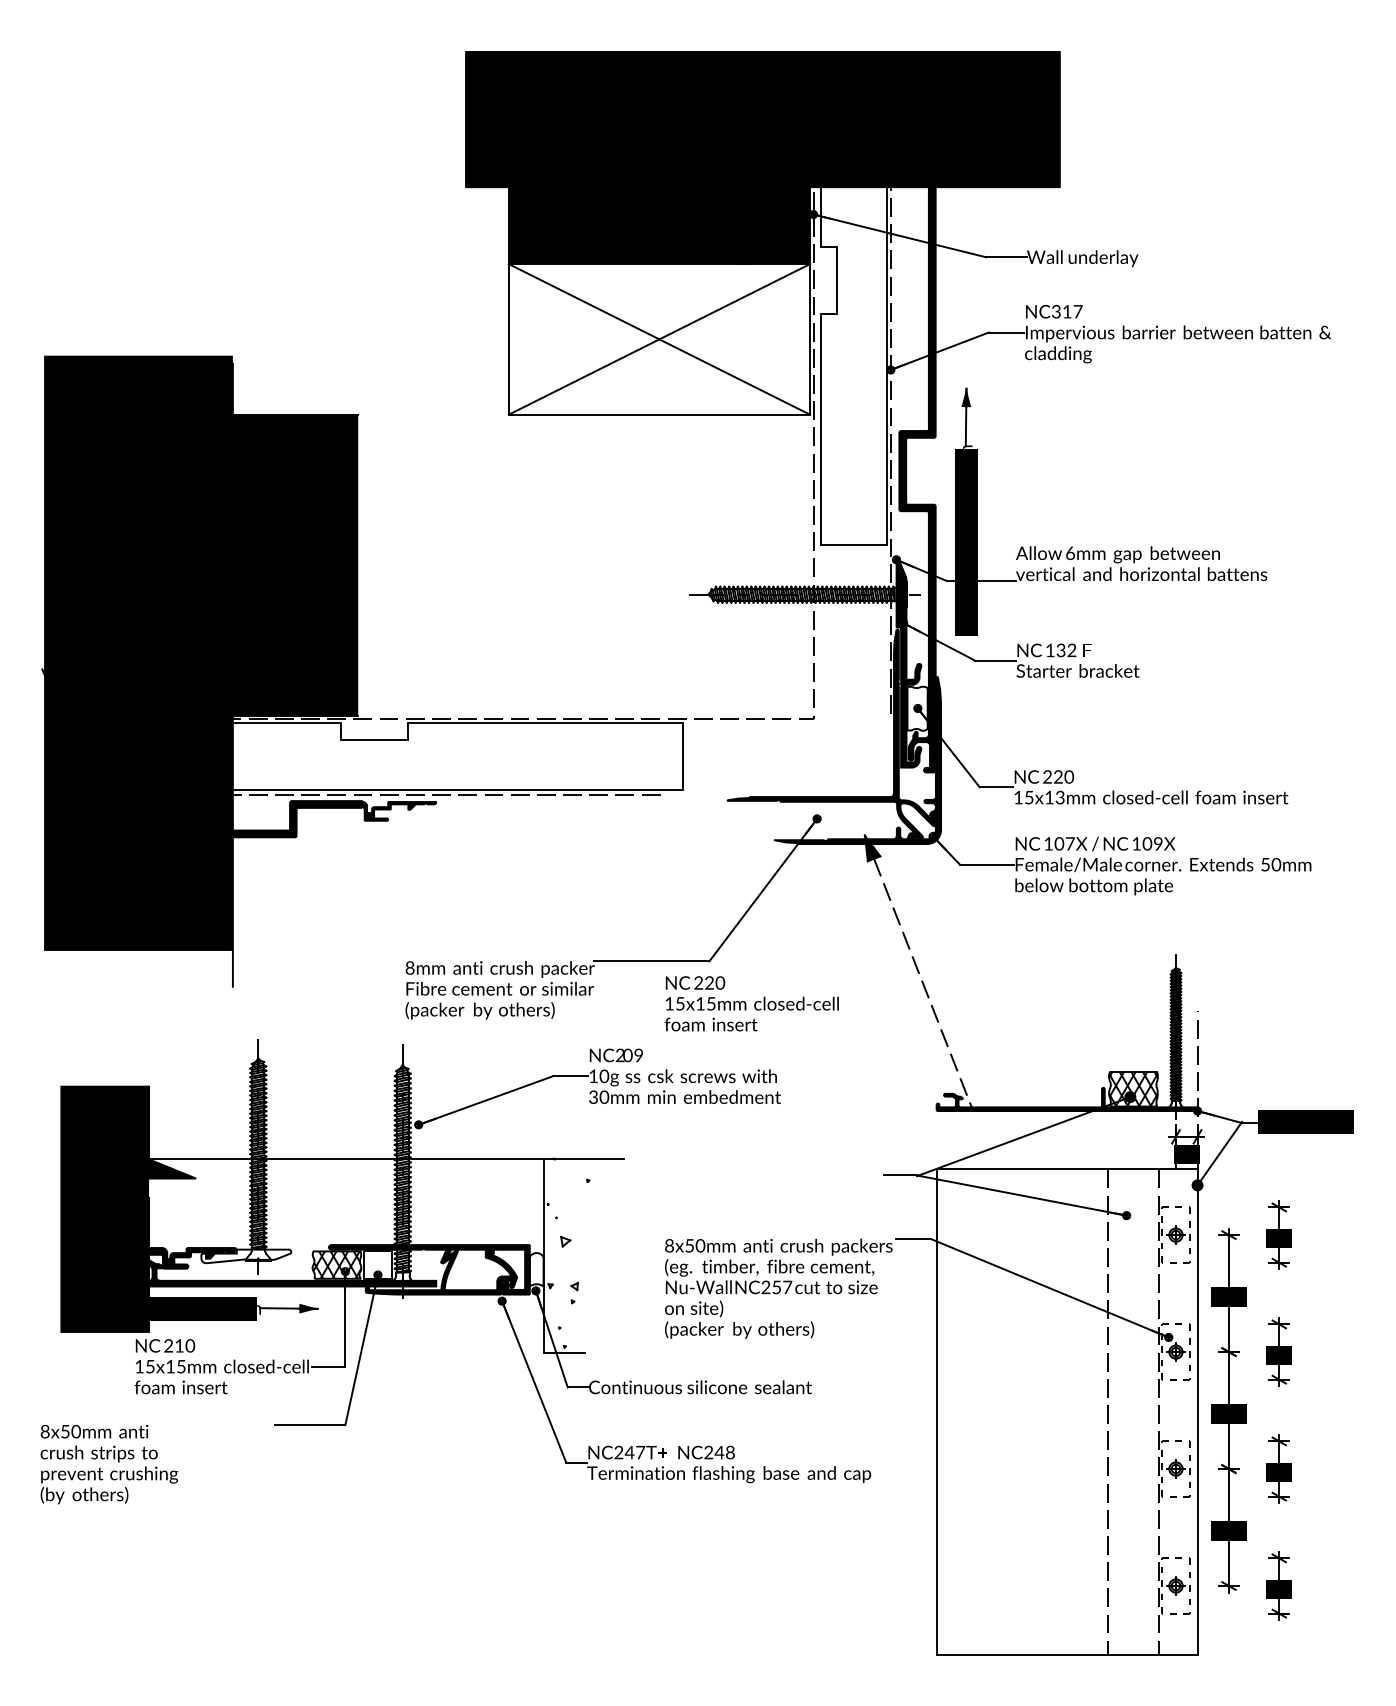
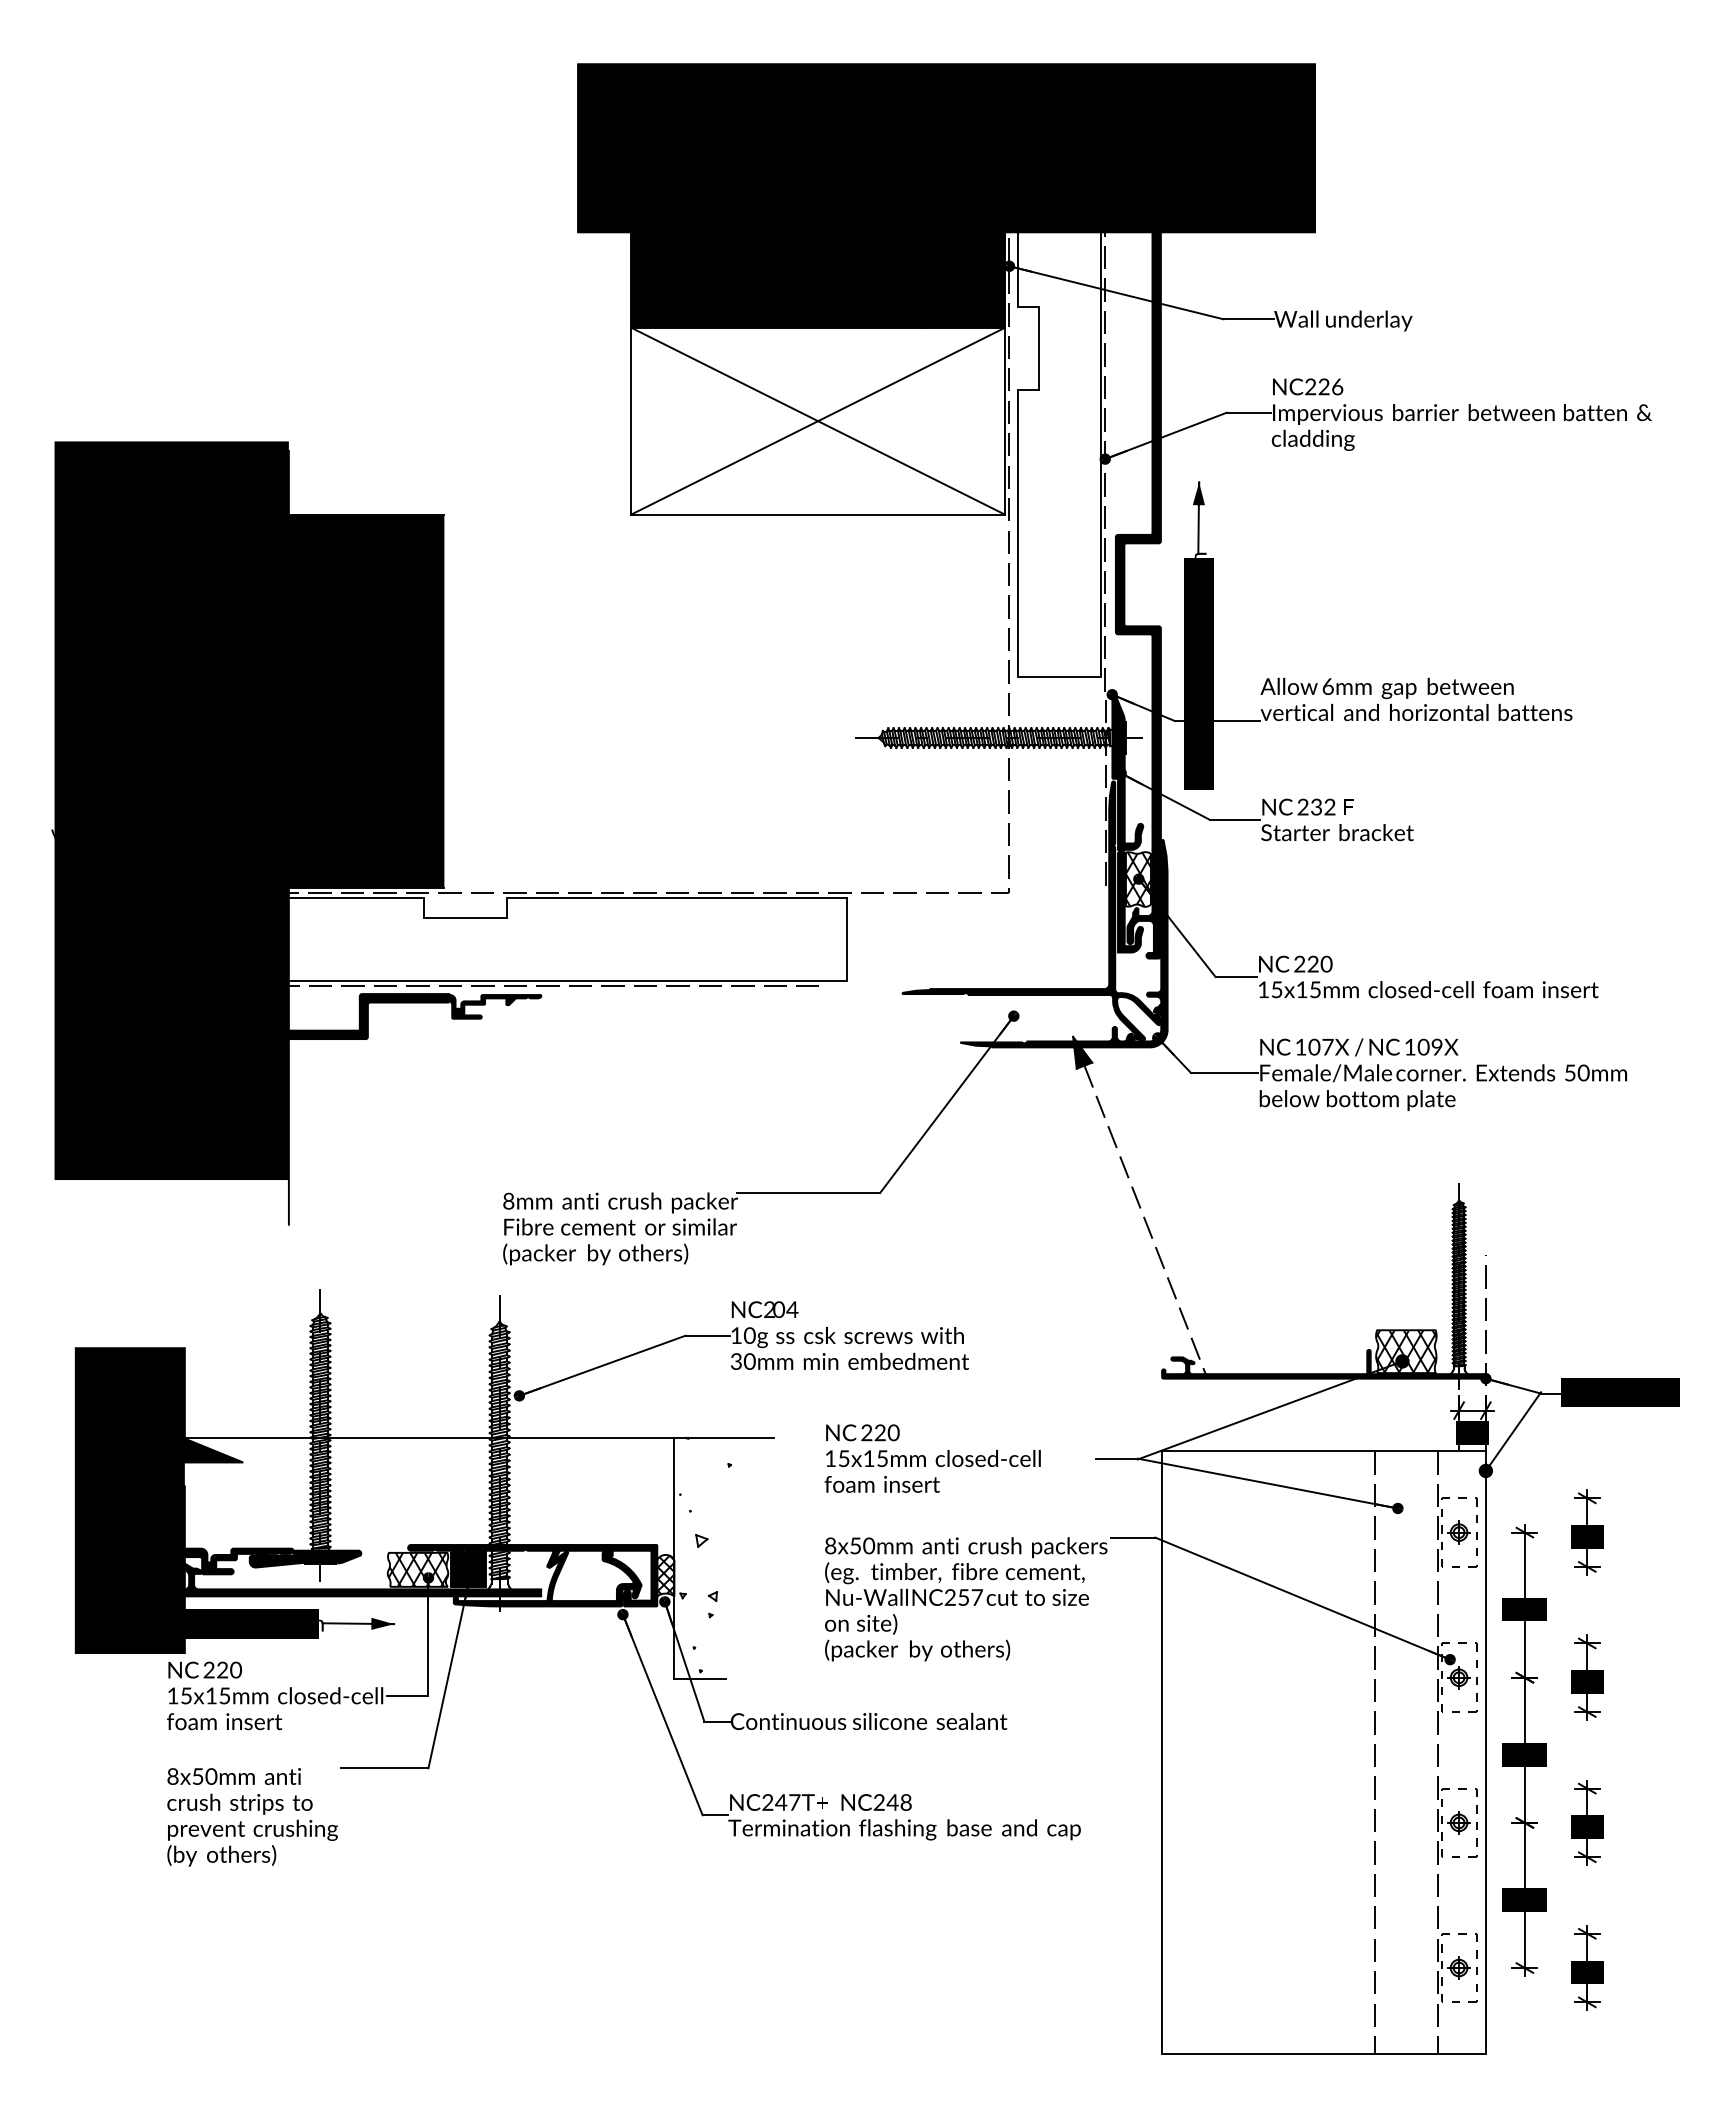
text: (1067, 311) -> (1324, 386), NC317 -> NC226
text: (1049, 649) -> (1302, 806), 132 -> 232
hatch: (916, 708) -> (1137, 879), added
text: (1060, 797) -> (1315, 989), 15x13mm -> 15x15mm
text: (751, 1003) -> (932, 1458), moved
text: (638, 1055) -> (792, 1309), 09 -> 04
fill: (246, 1255) -> (305, 1558), added
fill: (377, 1264) -> (468, 1569), added
hatch: (536, 1269) -> (665, 1575), added
text: (179, 1345) -> (222, 1669), 210 -> 220
text: (109, 1464) -> (252, 1817), moved

